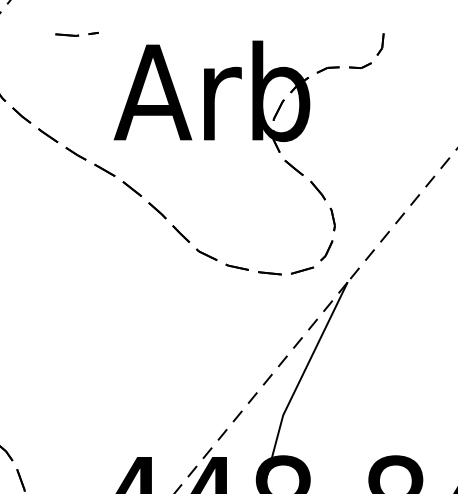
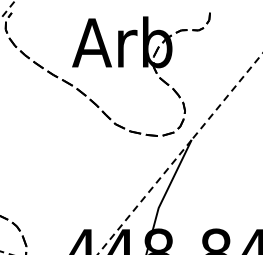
line: (77, 34) -> (53, 13), removed

